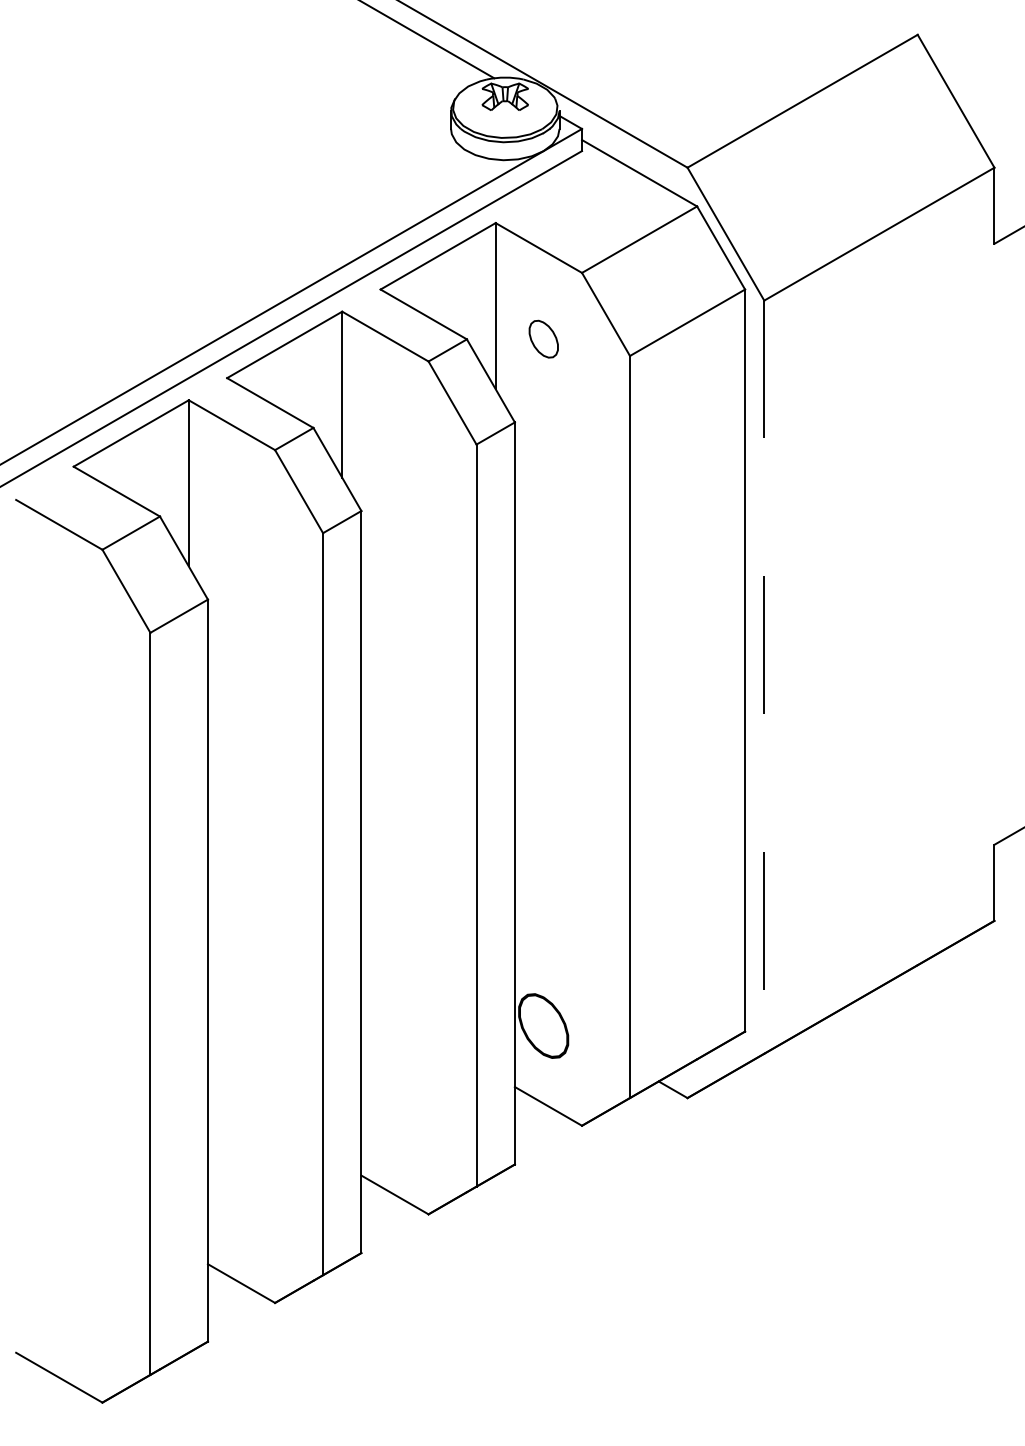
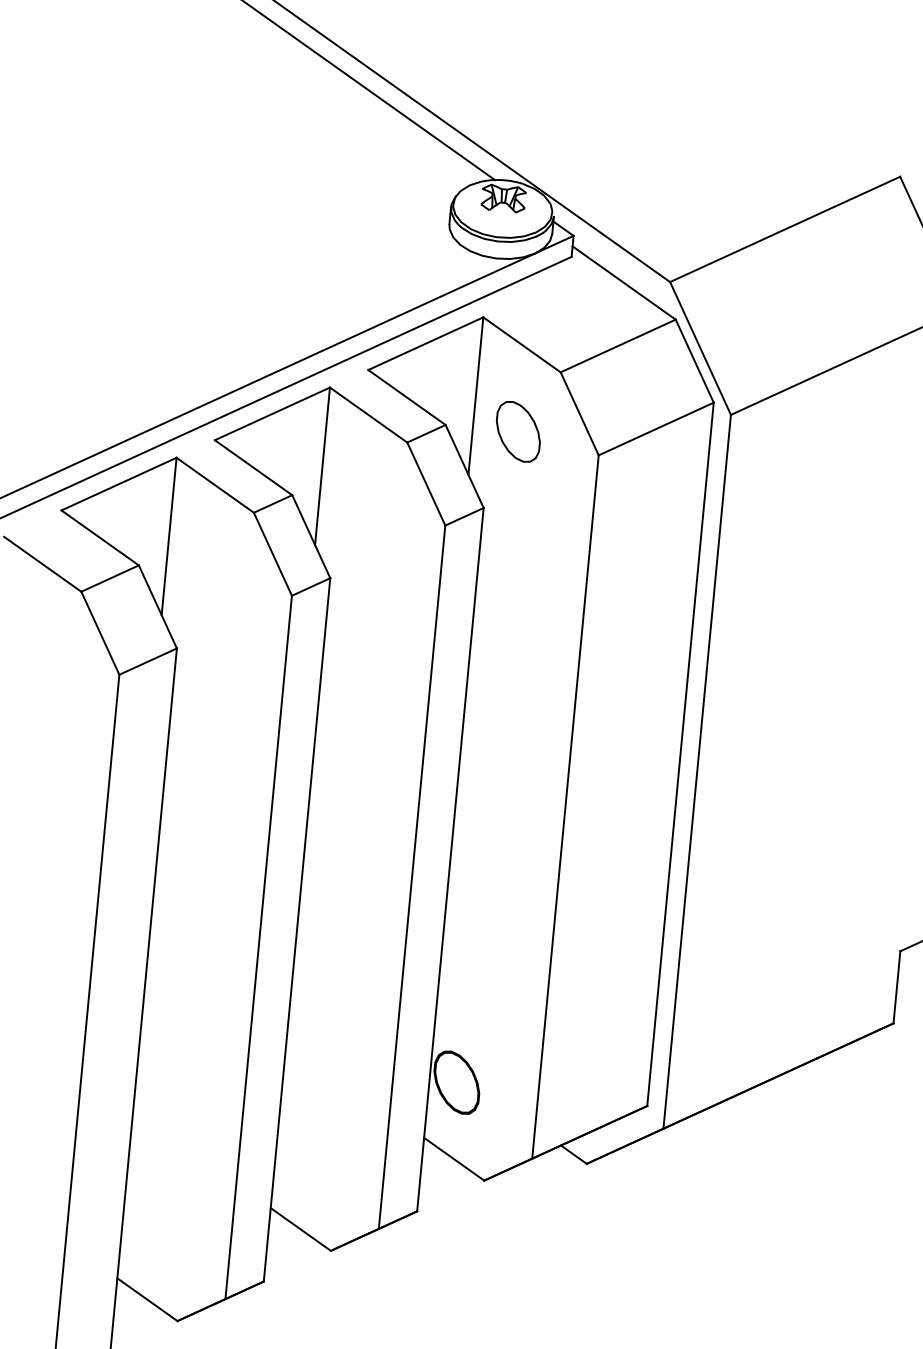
part: (543, 338) -> (518, 431), size x1.67
line: (764, 677) -> (697, 772), dashed -> solid

